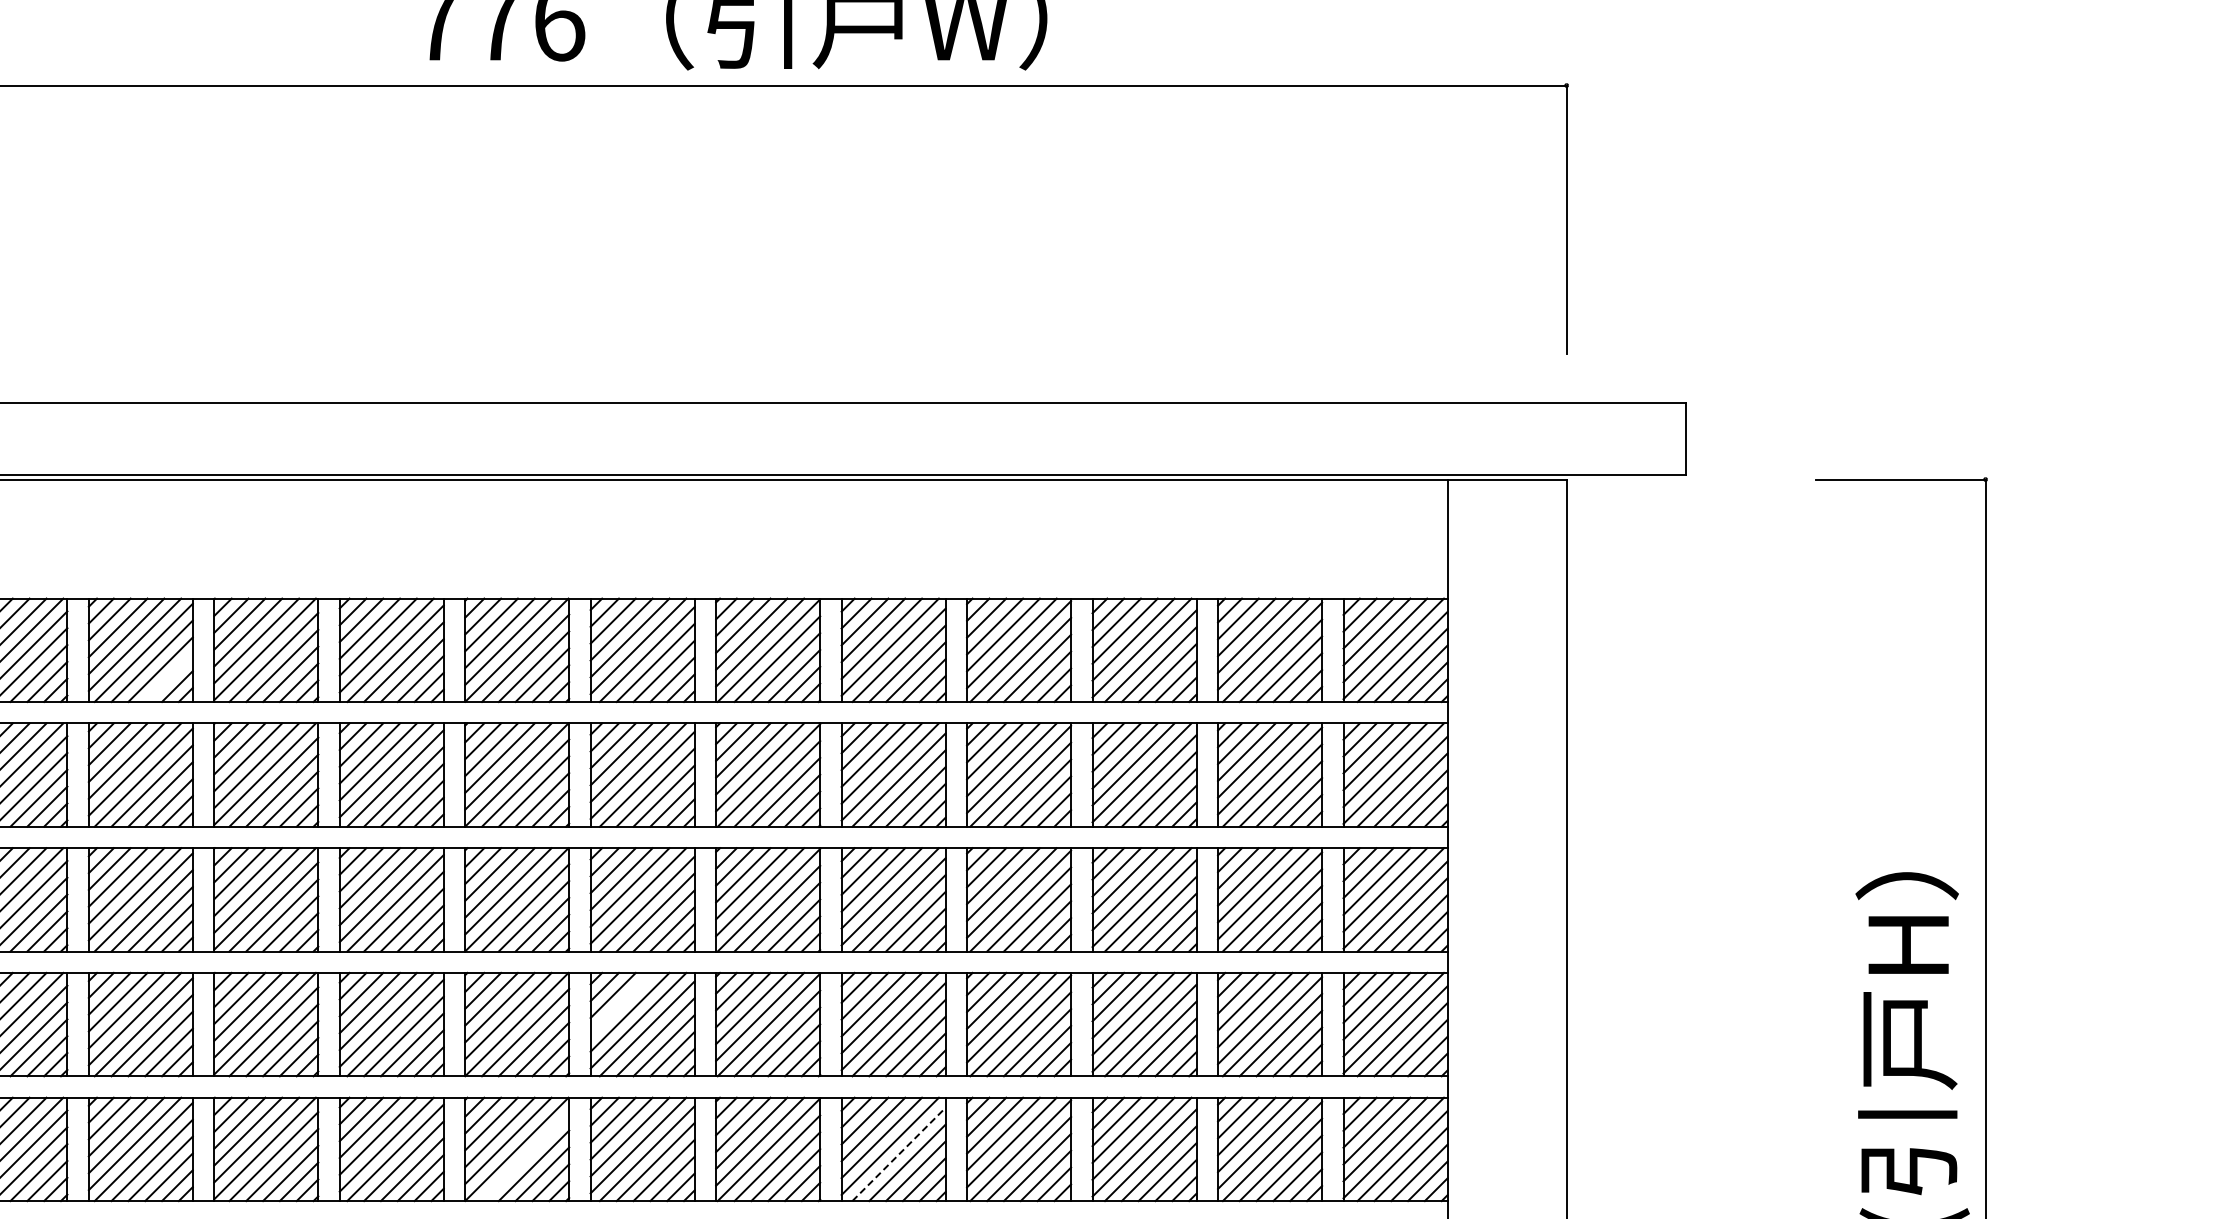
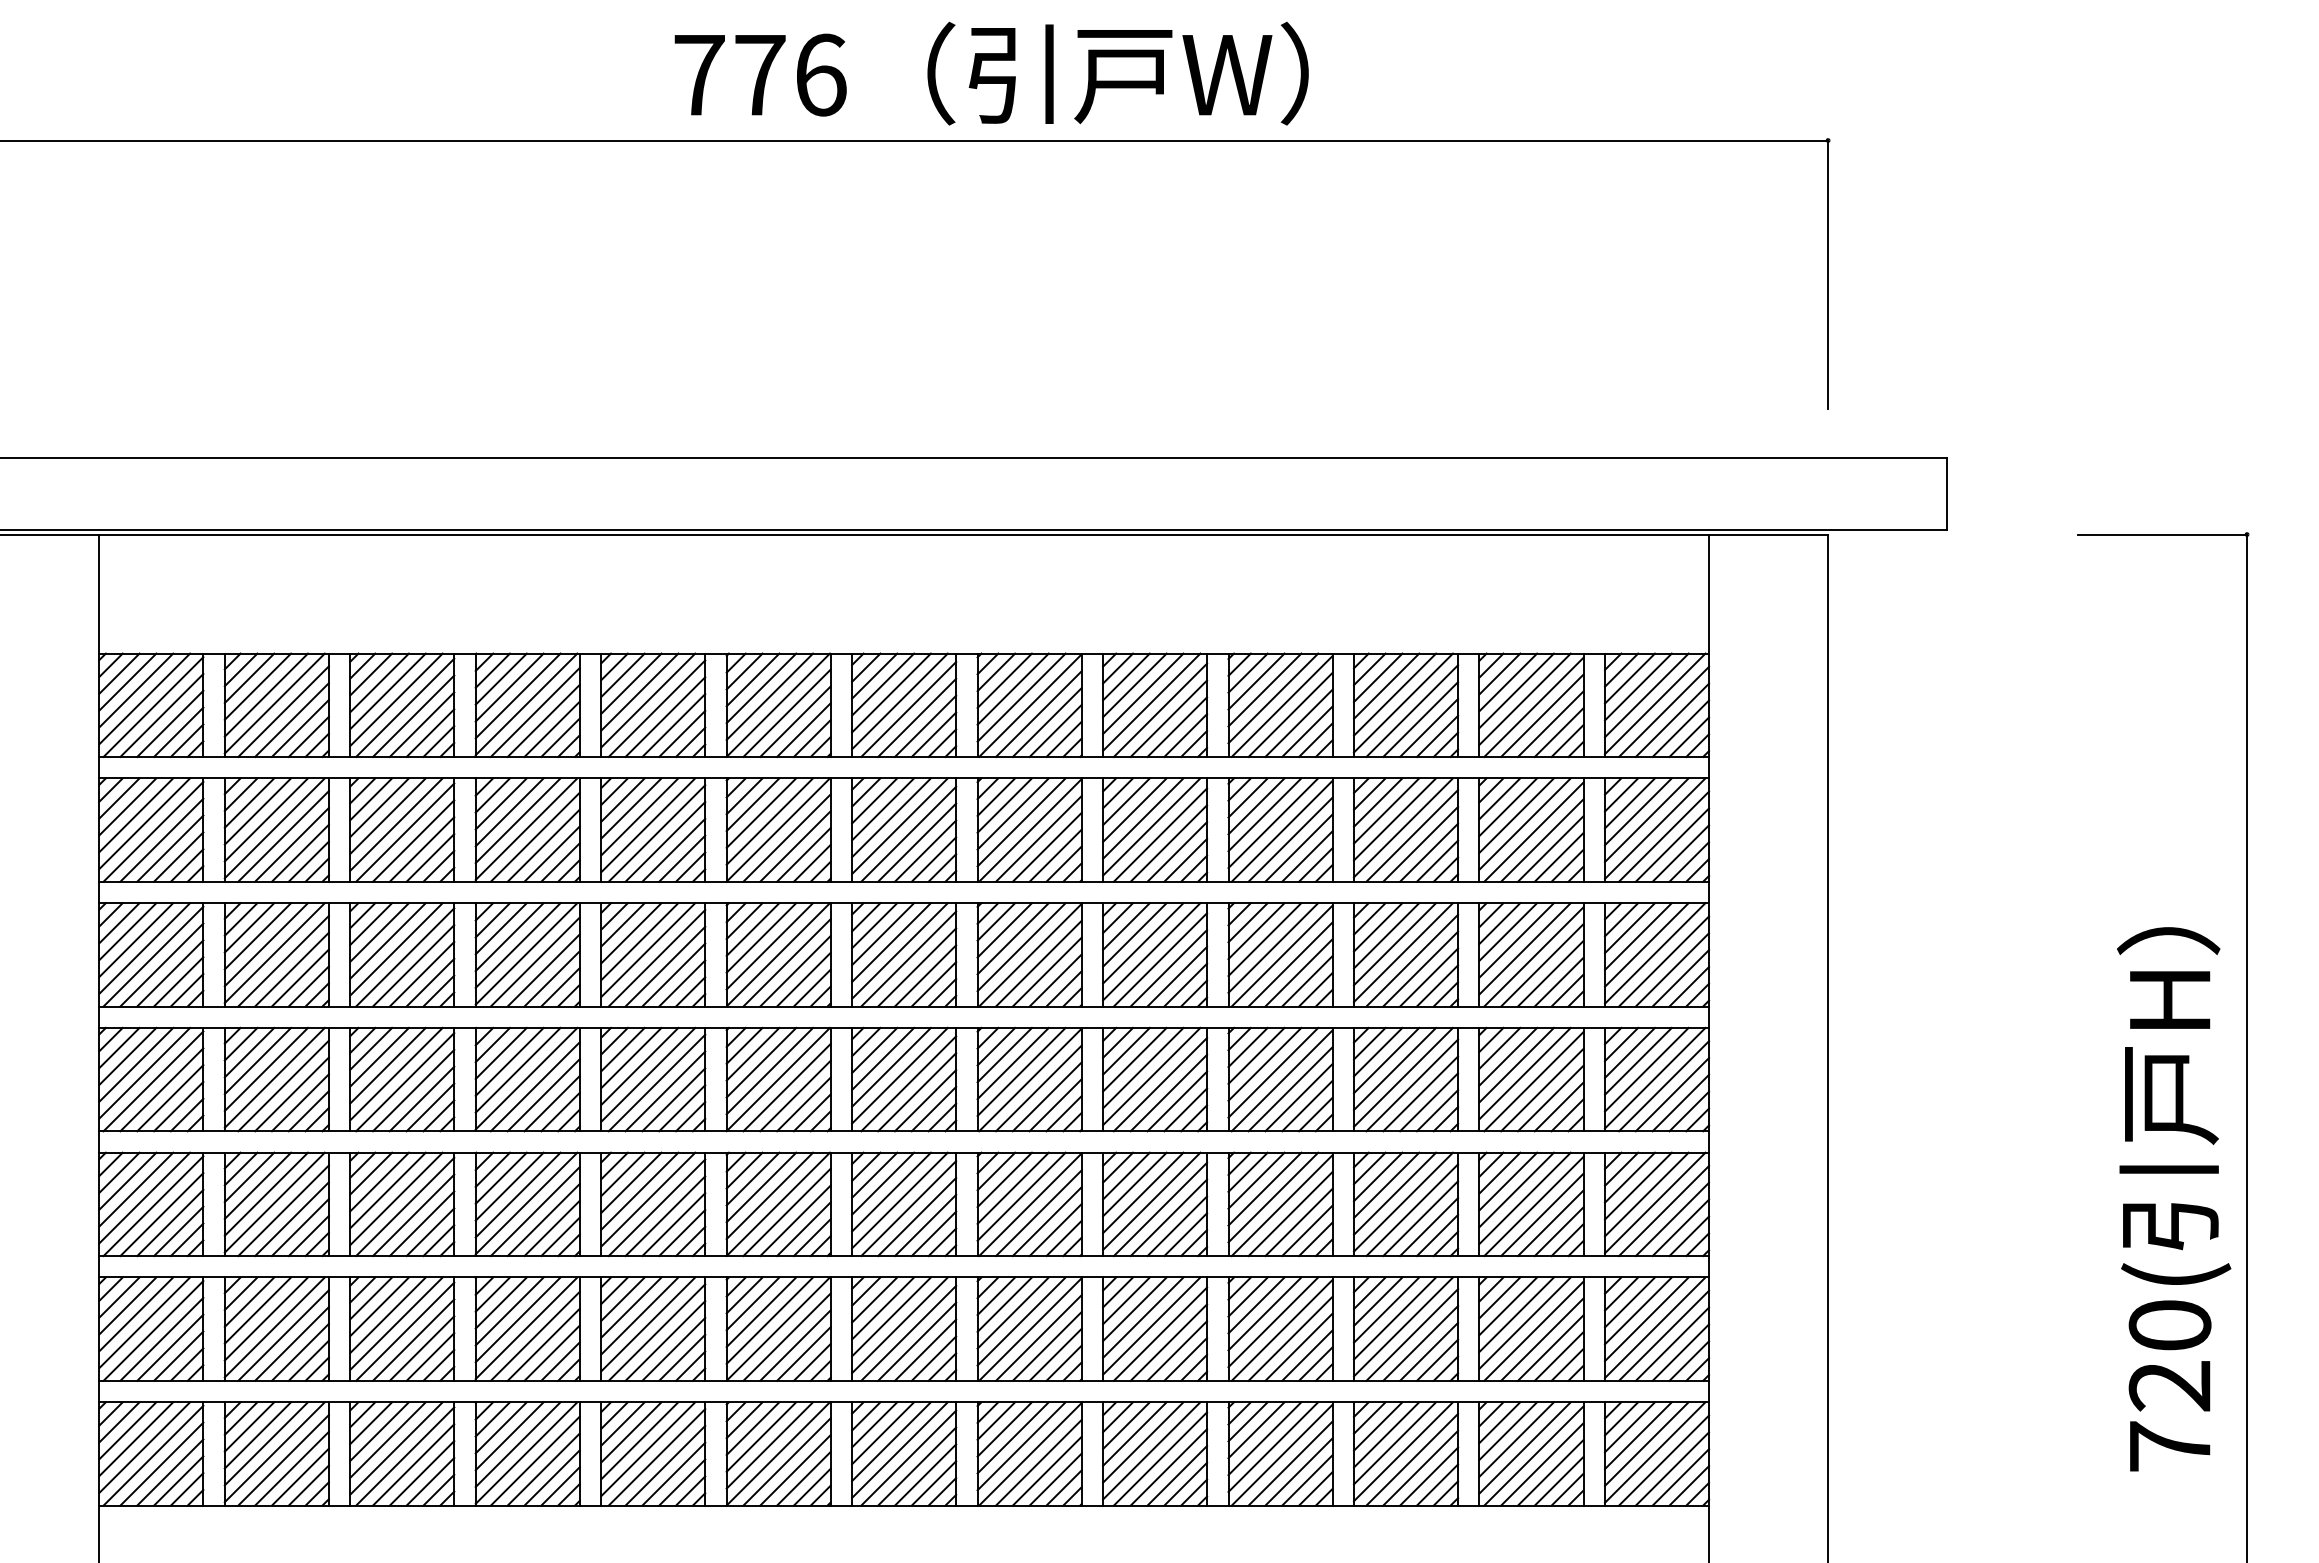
line: (169, 677) -> (430, 732), added
line: (622, 1003) -> (883, 1058), added
line: (899, 1154) -> (1160, 1209), dashed -> solid
line: (525, 1157) -> (786, 1212), added

